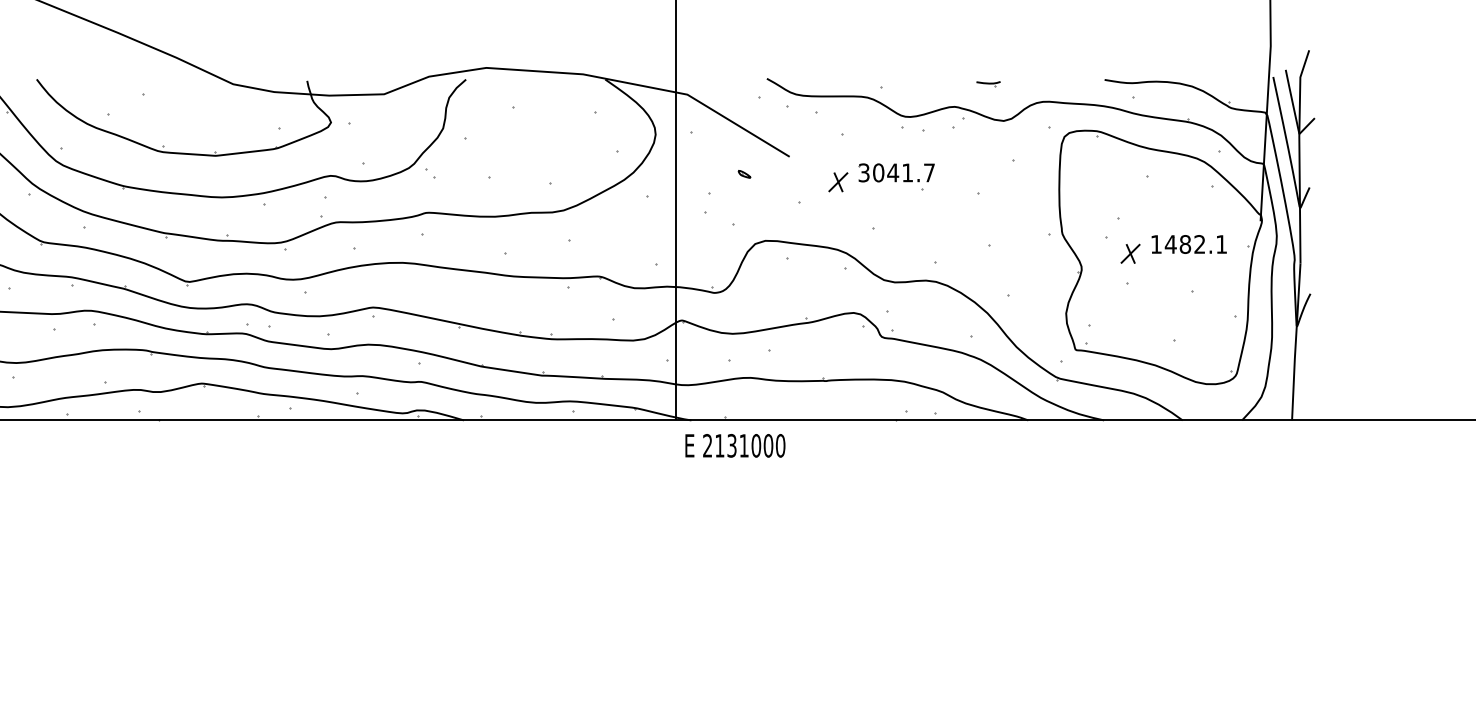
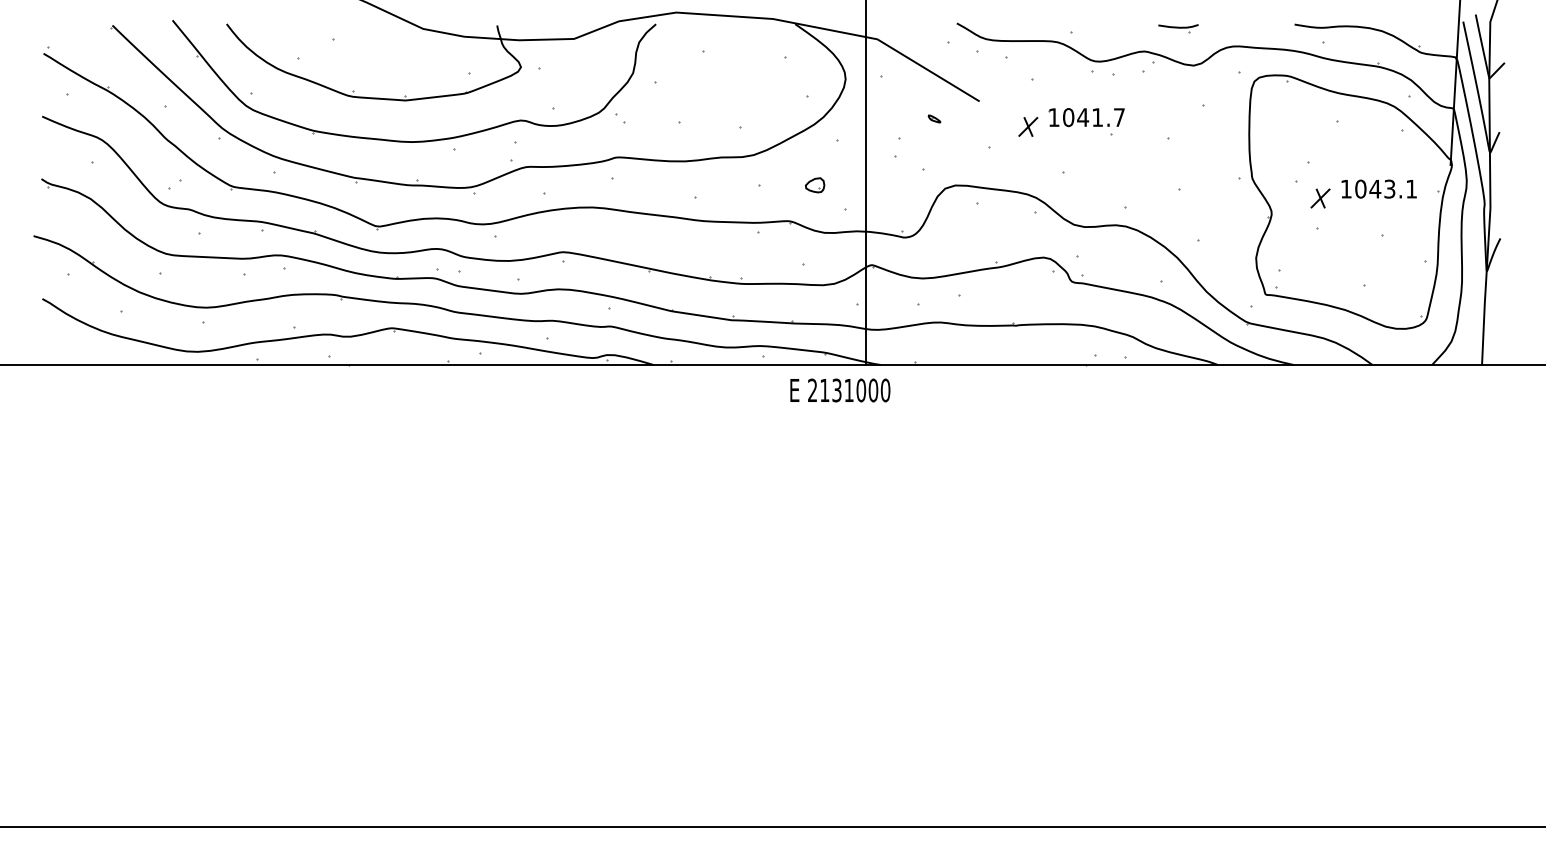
part: (988, 83) -> (1178, 28), size x1.67
text: (863, 172) -> (1053, 117), 3041.7 -> 1041.7
part: (624, 240) -> (814, 185), added
text: (1184, 243) -> (1374, 188), 1482.1 -> 1043.1
text: (735, 445) -> (840, 390), moved

